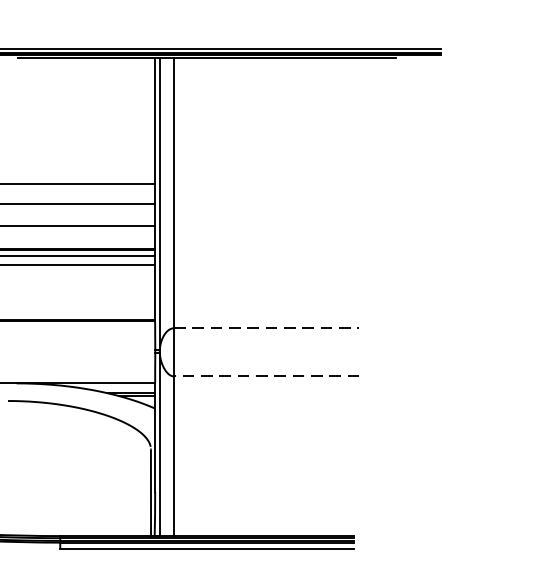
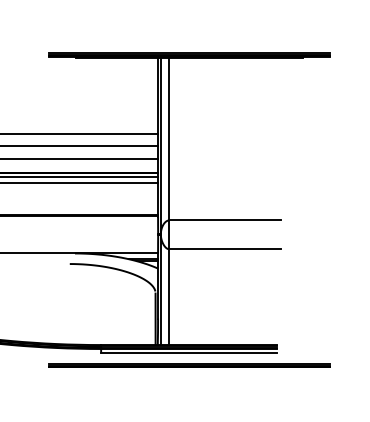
line: (265, 328) -> (224, 220), dashed -> solid
line: (265, 376) -> (224, 249), dashed -> solid

